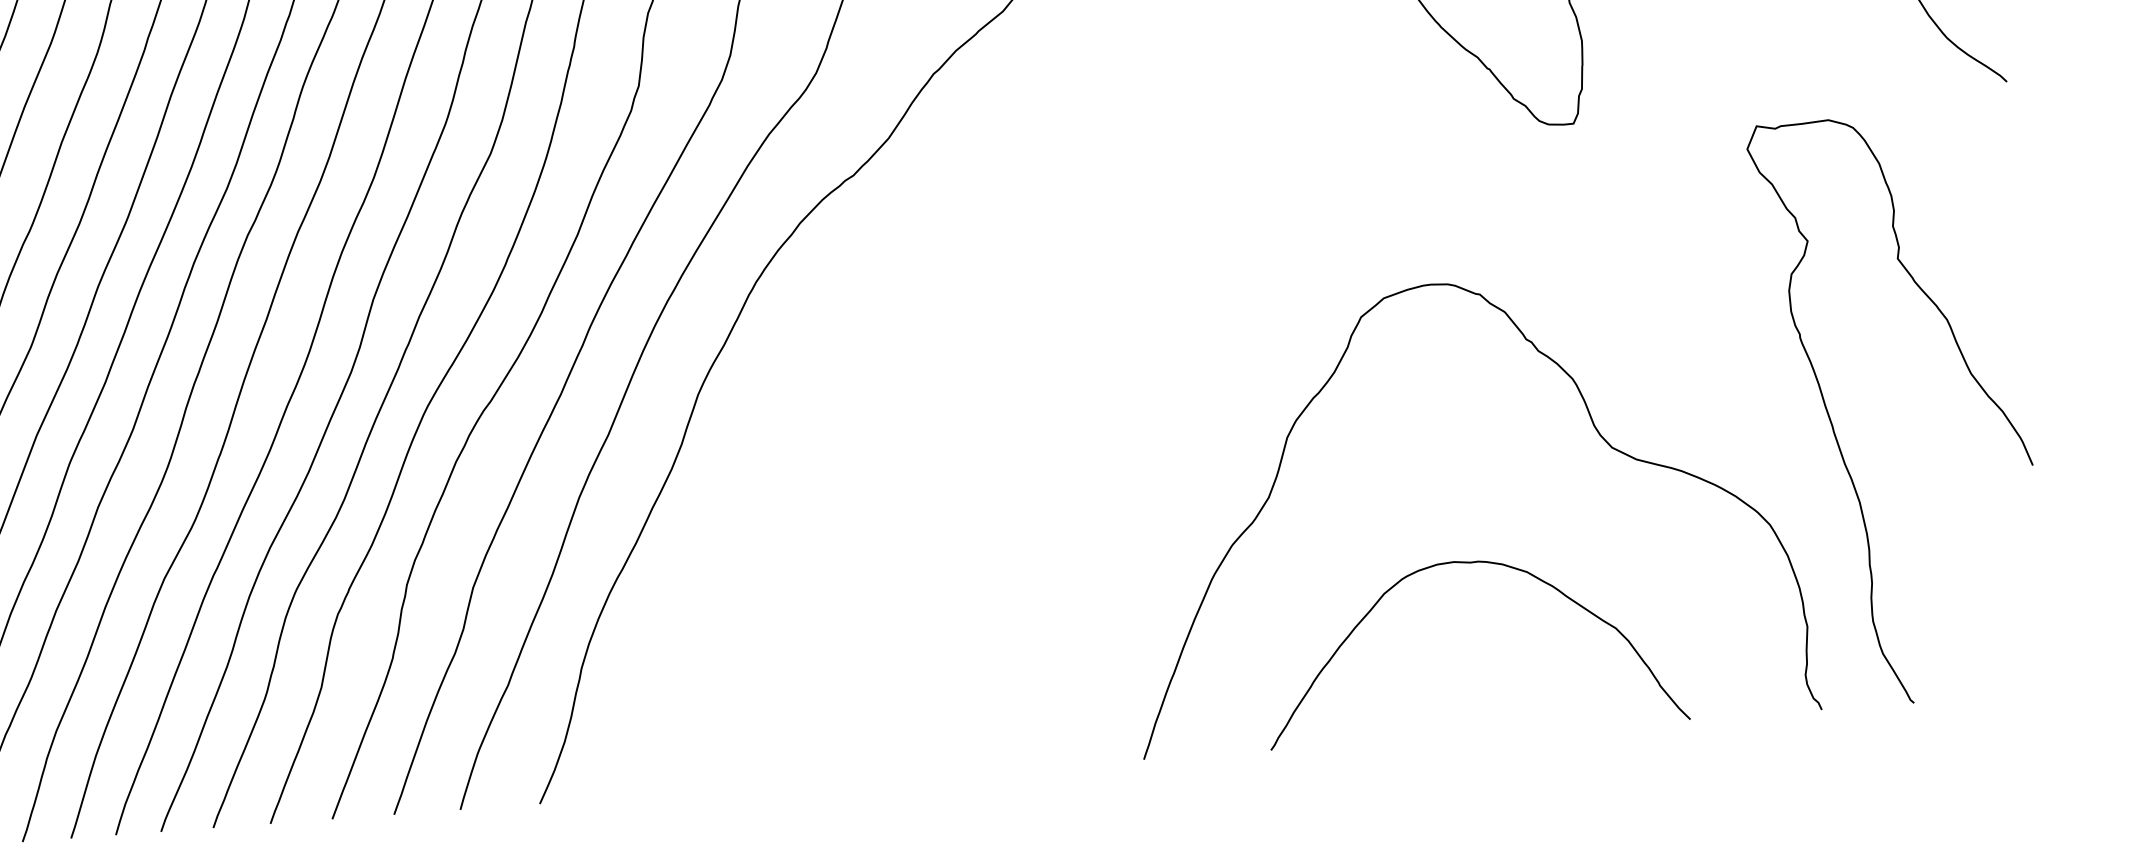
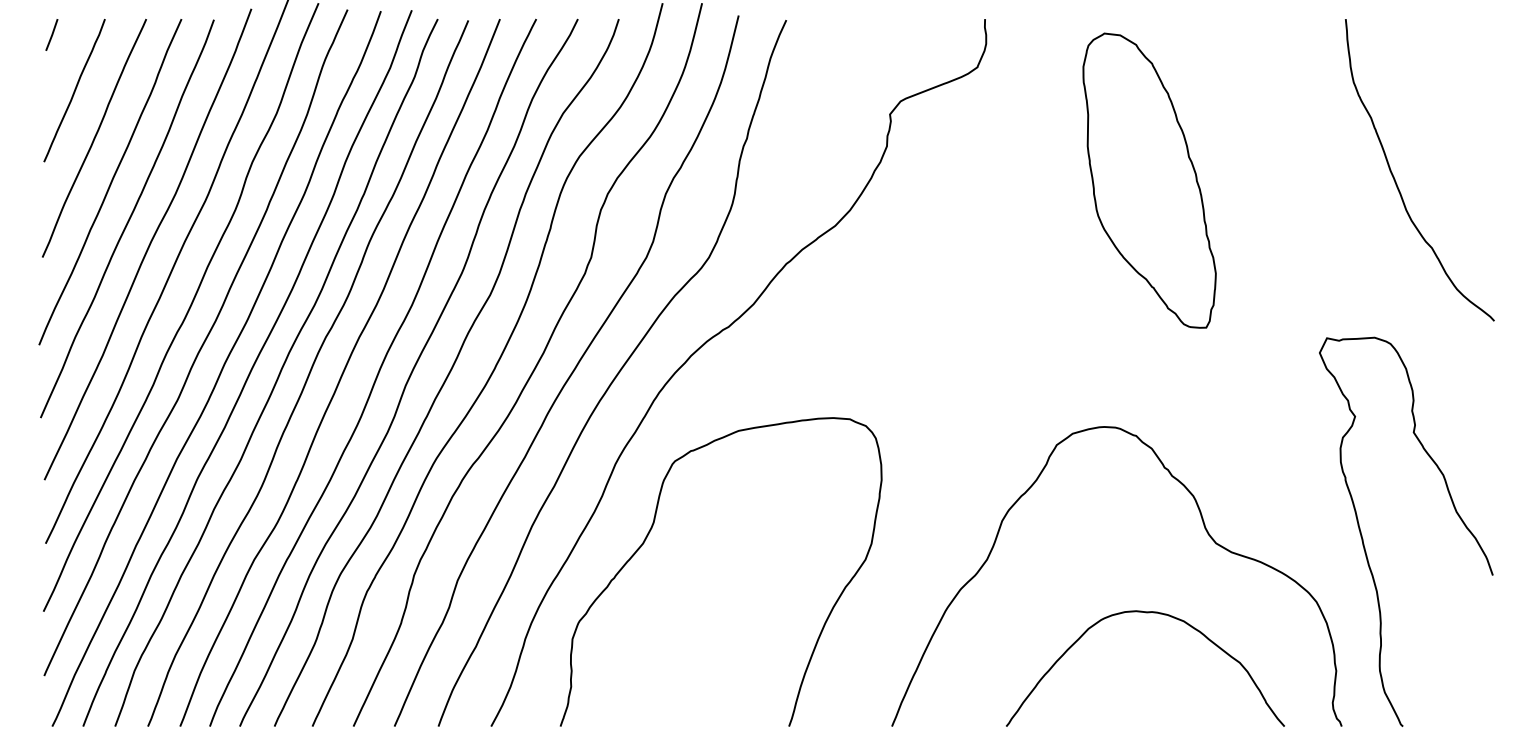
curve: (758, 493) -> (650, 532), added
curve: (1468, 564) -> (1145, 613), moved

